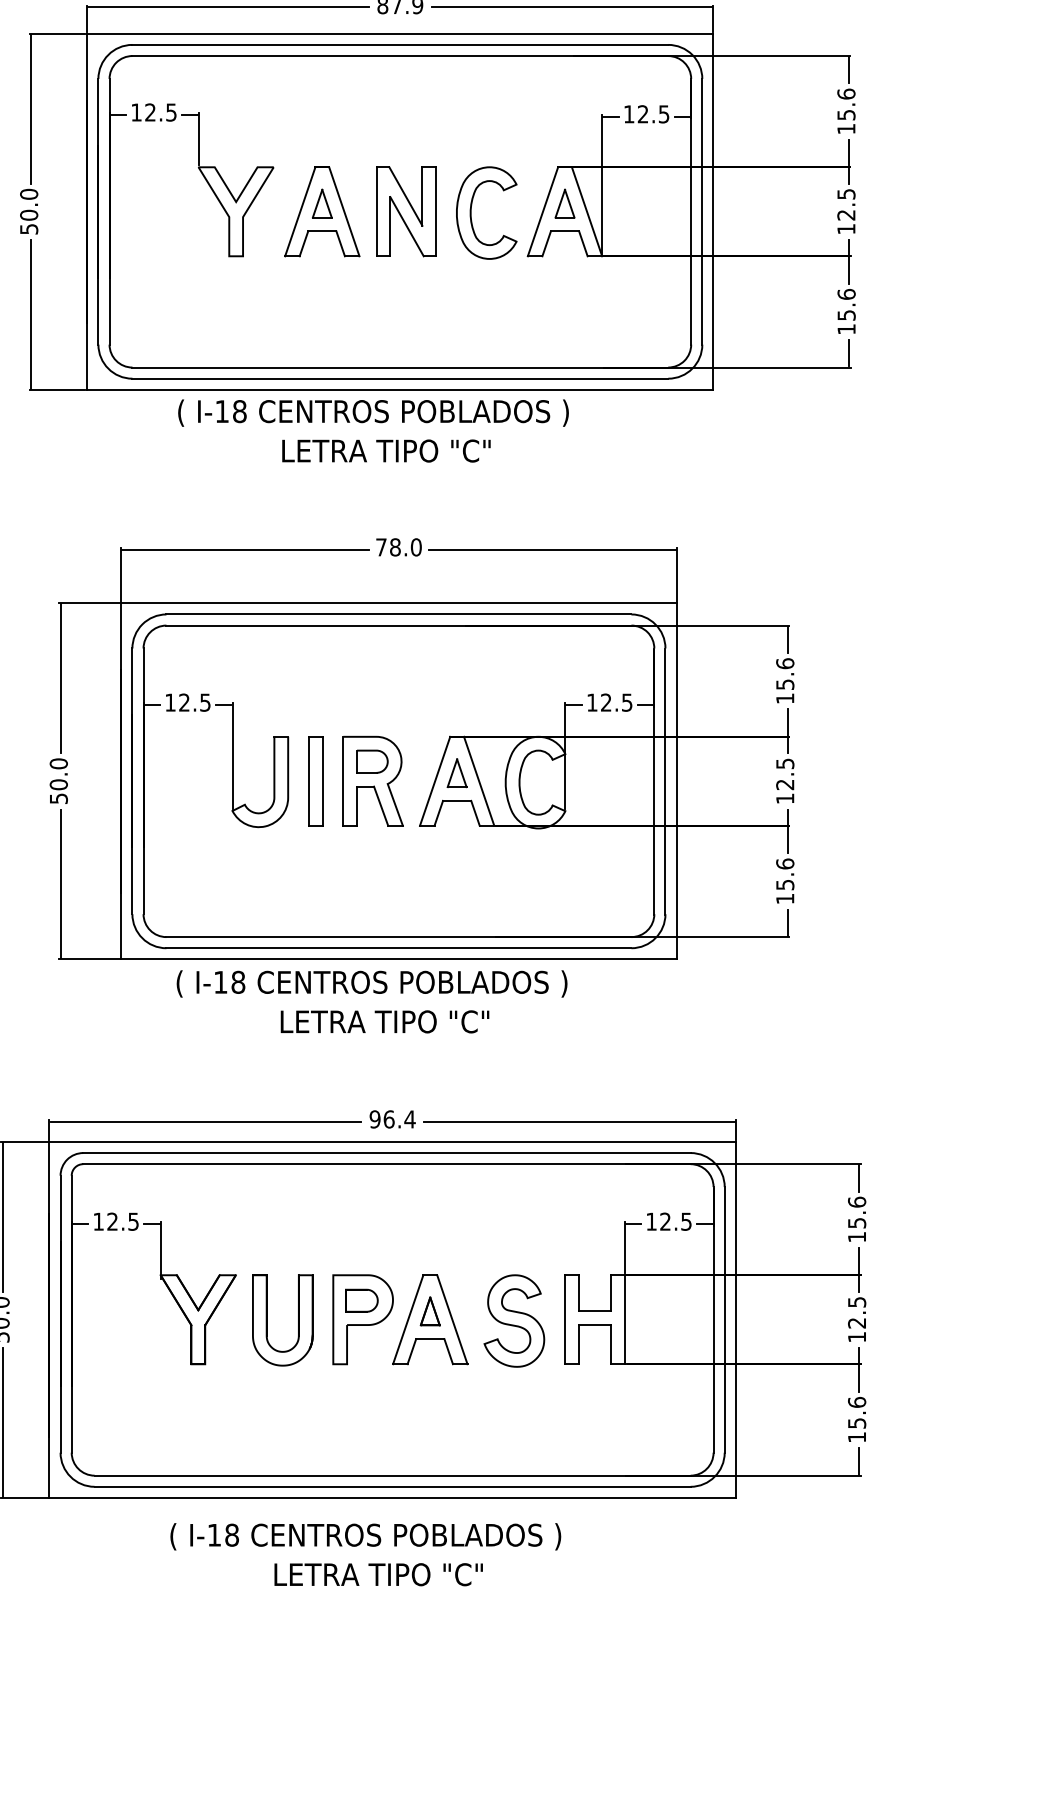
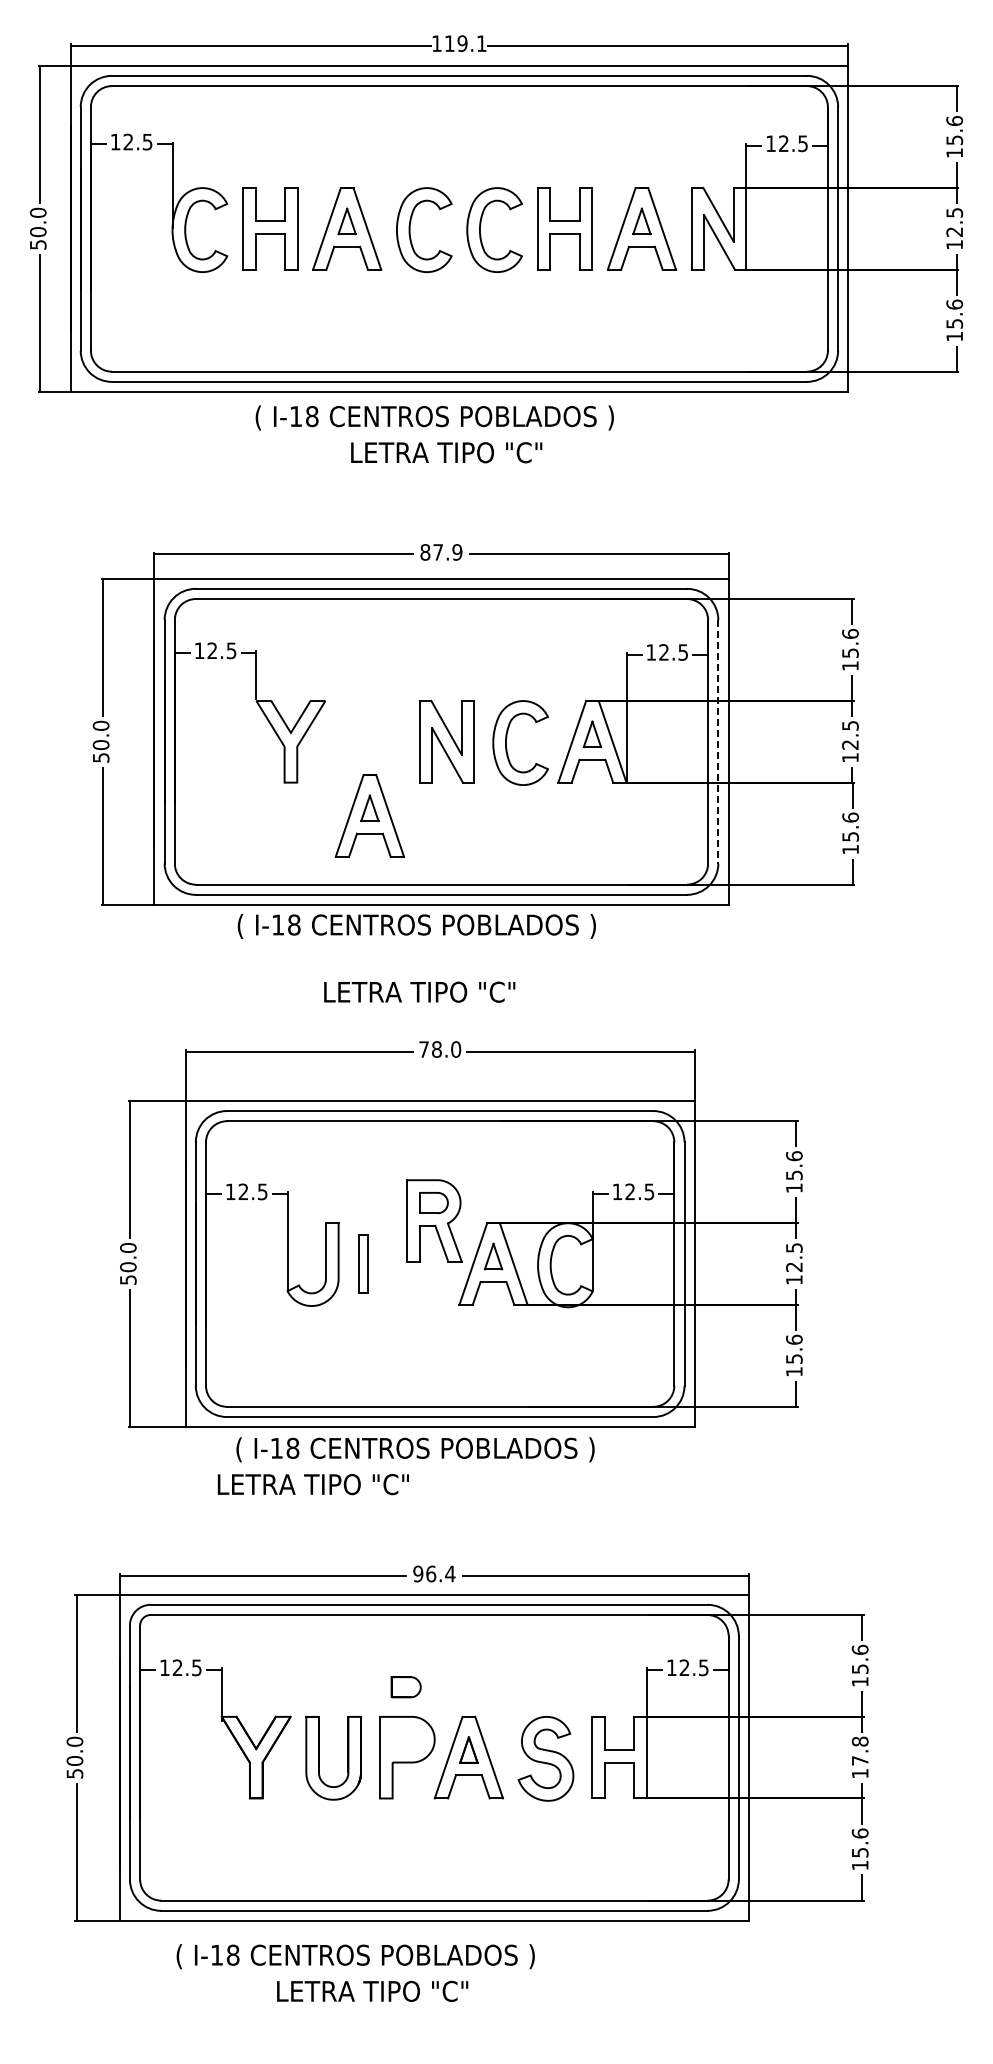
part: (321, 211) -> (369, 815), moved
line: (702, 212) -> (718, 742), solid -> dashed
text: (386, 450) -> (419, 991), moved
part: (315, 780) -> (363, 1263), size x0.7
part: (373, 780) -> (434, 1220), moved
text: (384, 1021) -> (312, 1484), moved
part: (361, 1301) -> (405, 1687), moved
text: (856, 1311) -> (859, 1750), 12.5 -> 17.8
text: (365, 1536) -> (355, 1956), moved
text: (378, 1573) -> (372, 1990), moved

